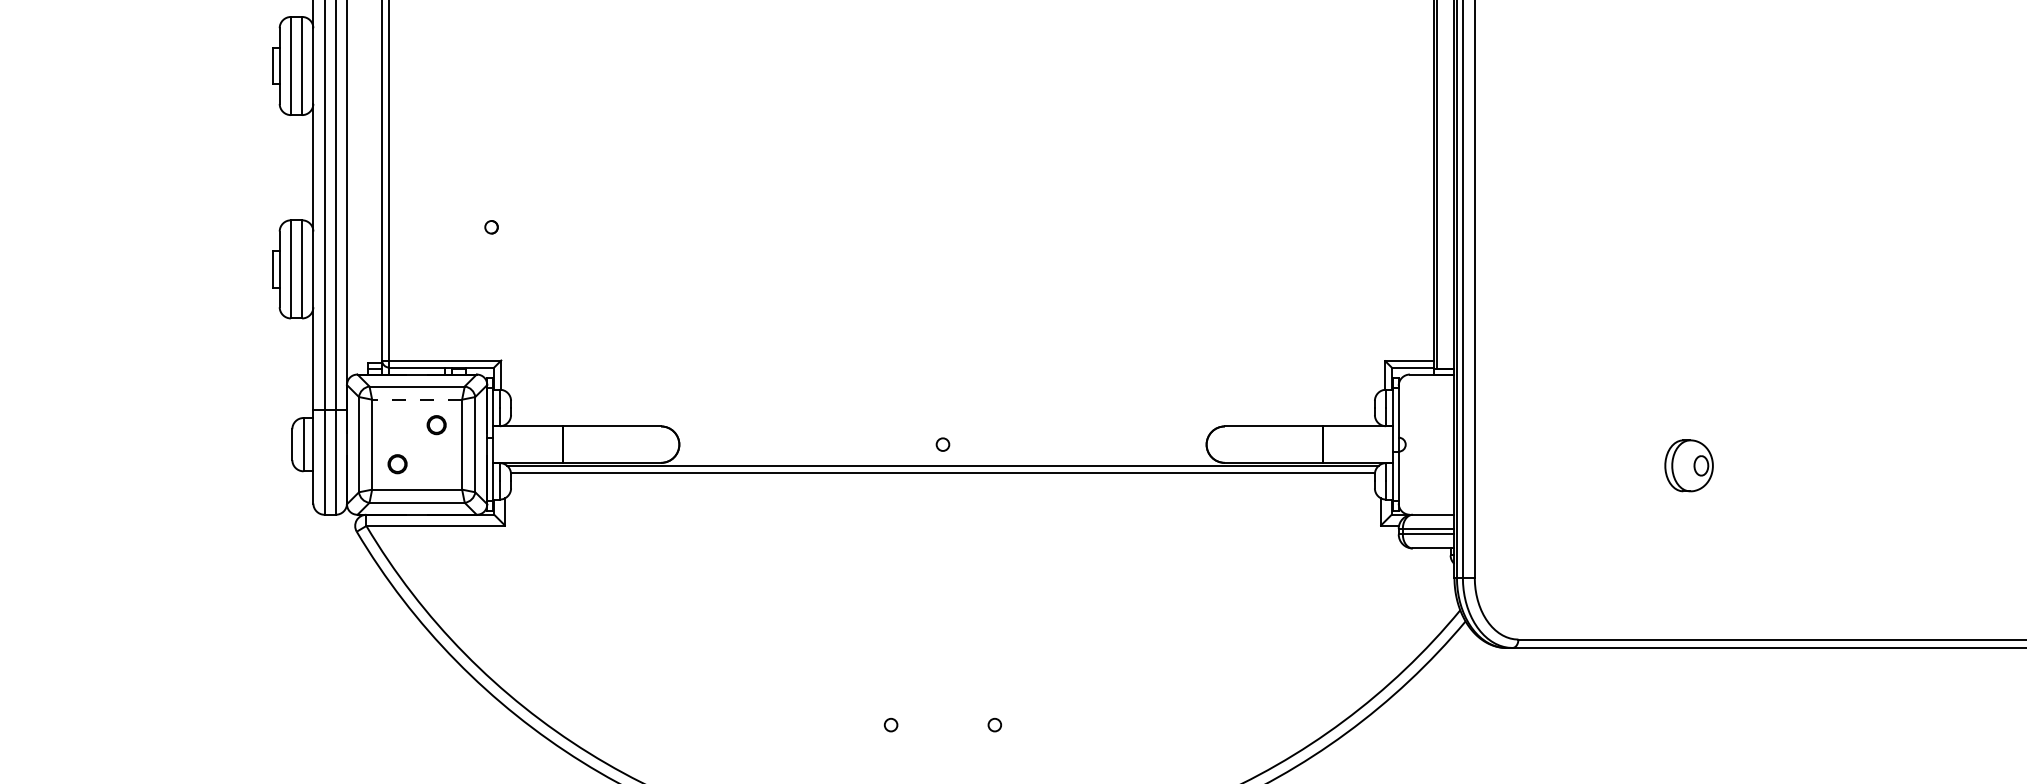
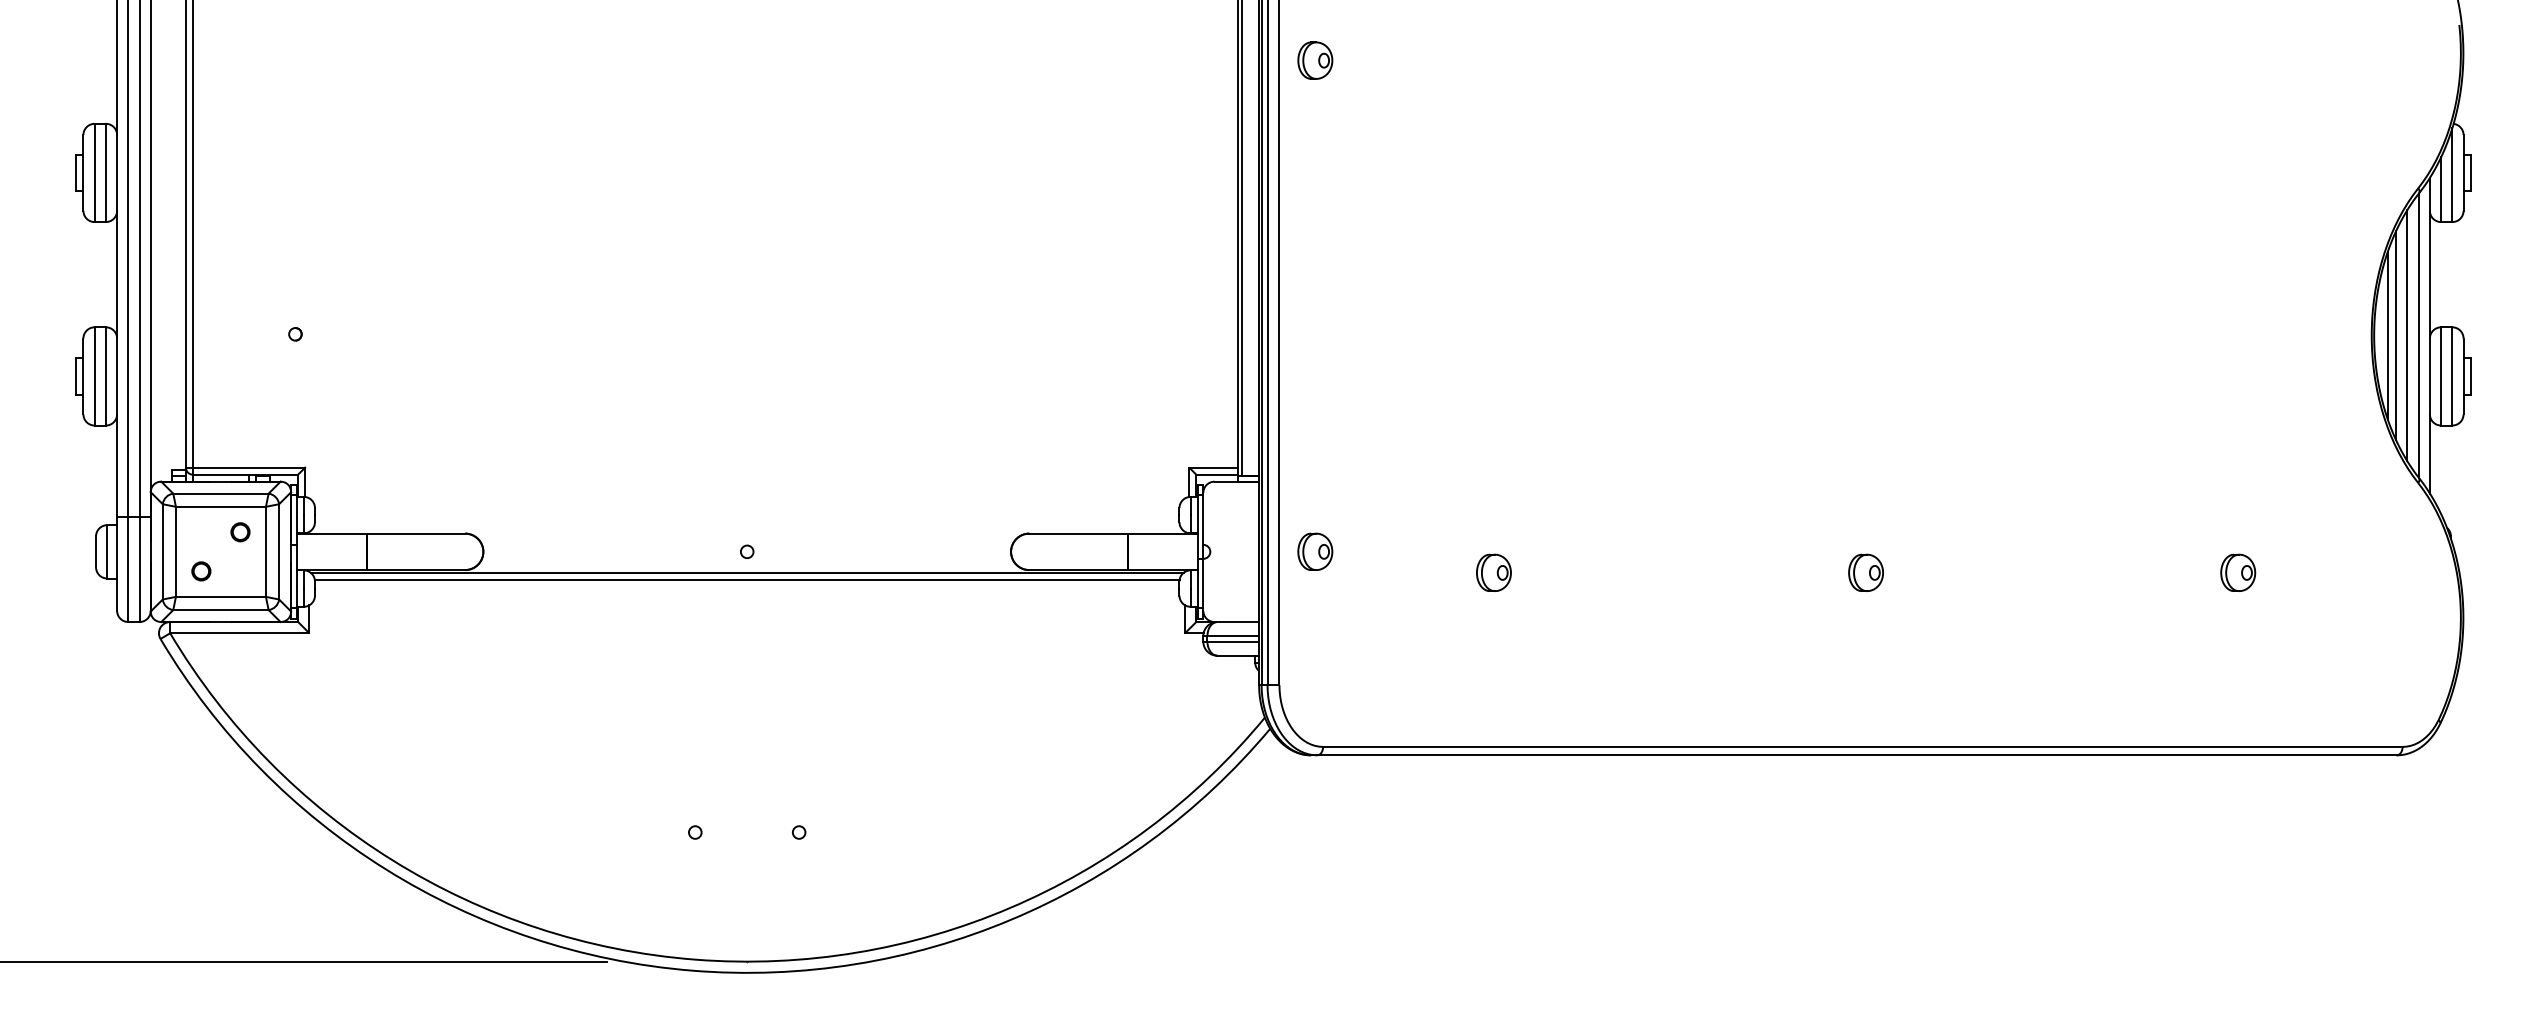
line: (416, 399) -> (220, 506), dashed -> solid
part: (1510, 444) -> (1315, 551), added
part: (1688, 465) -> (1493, 572), size x0.71

